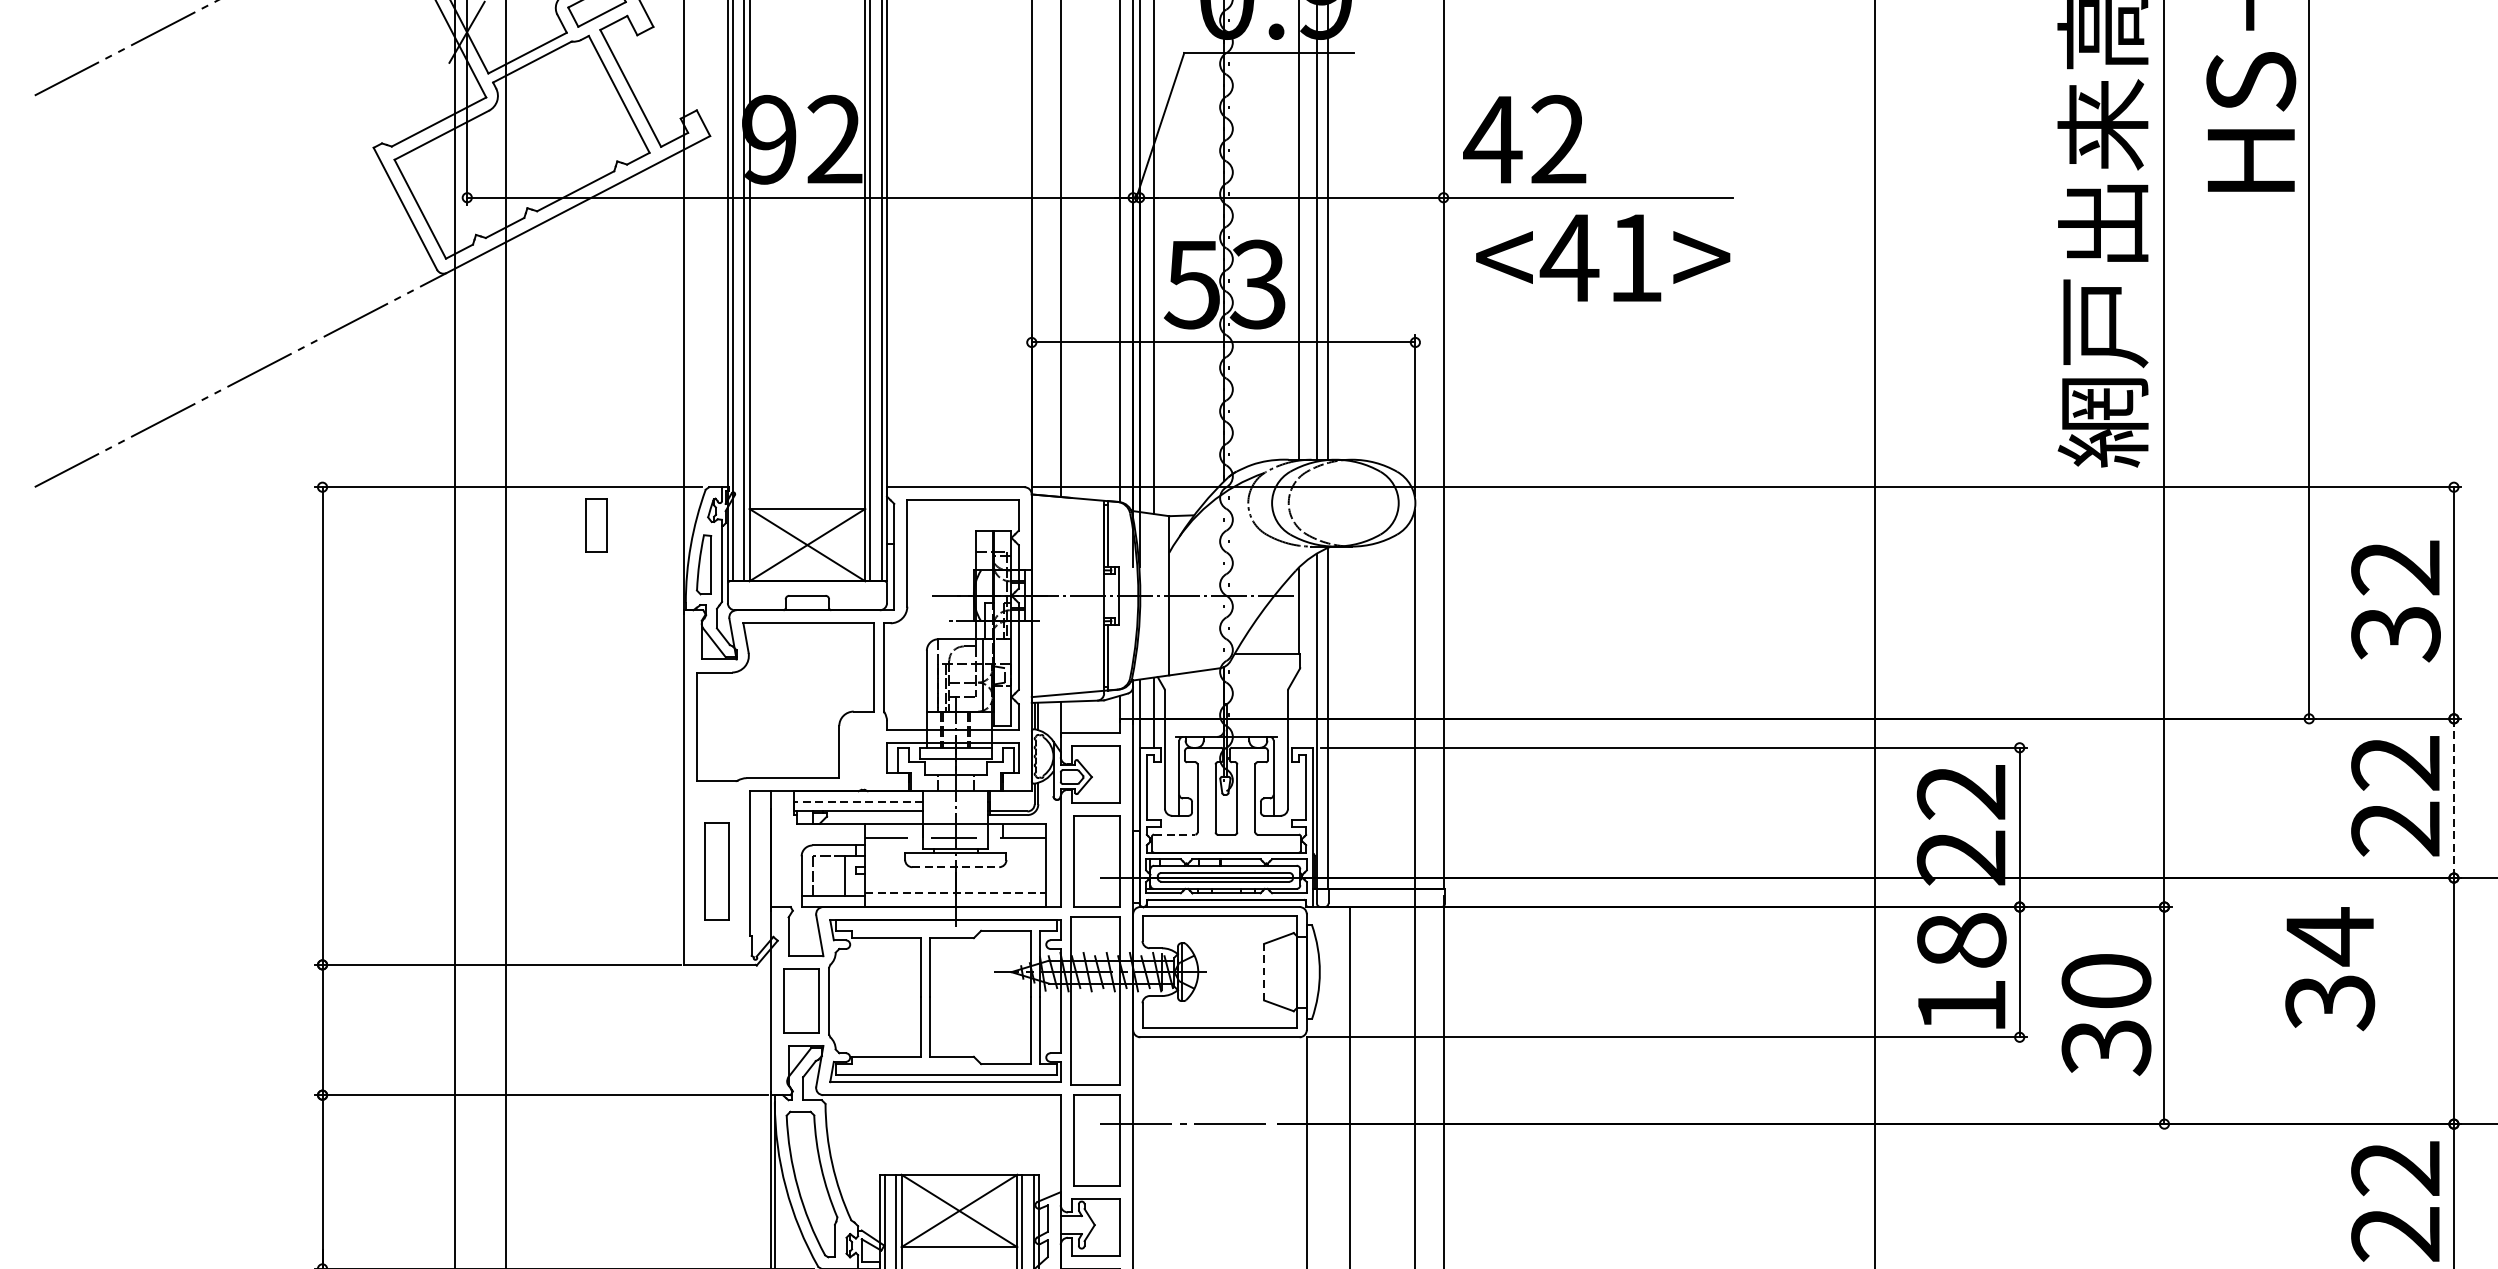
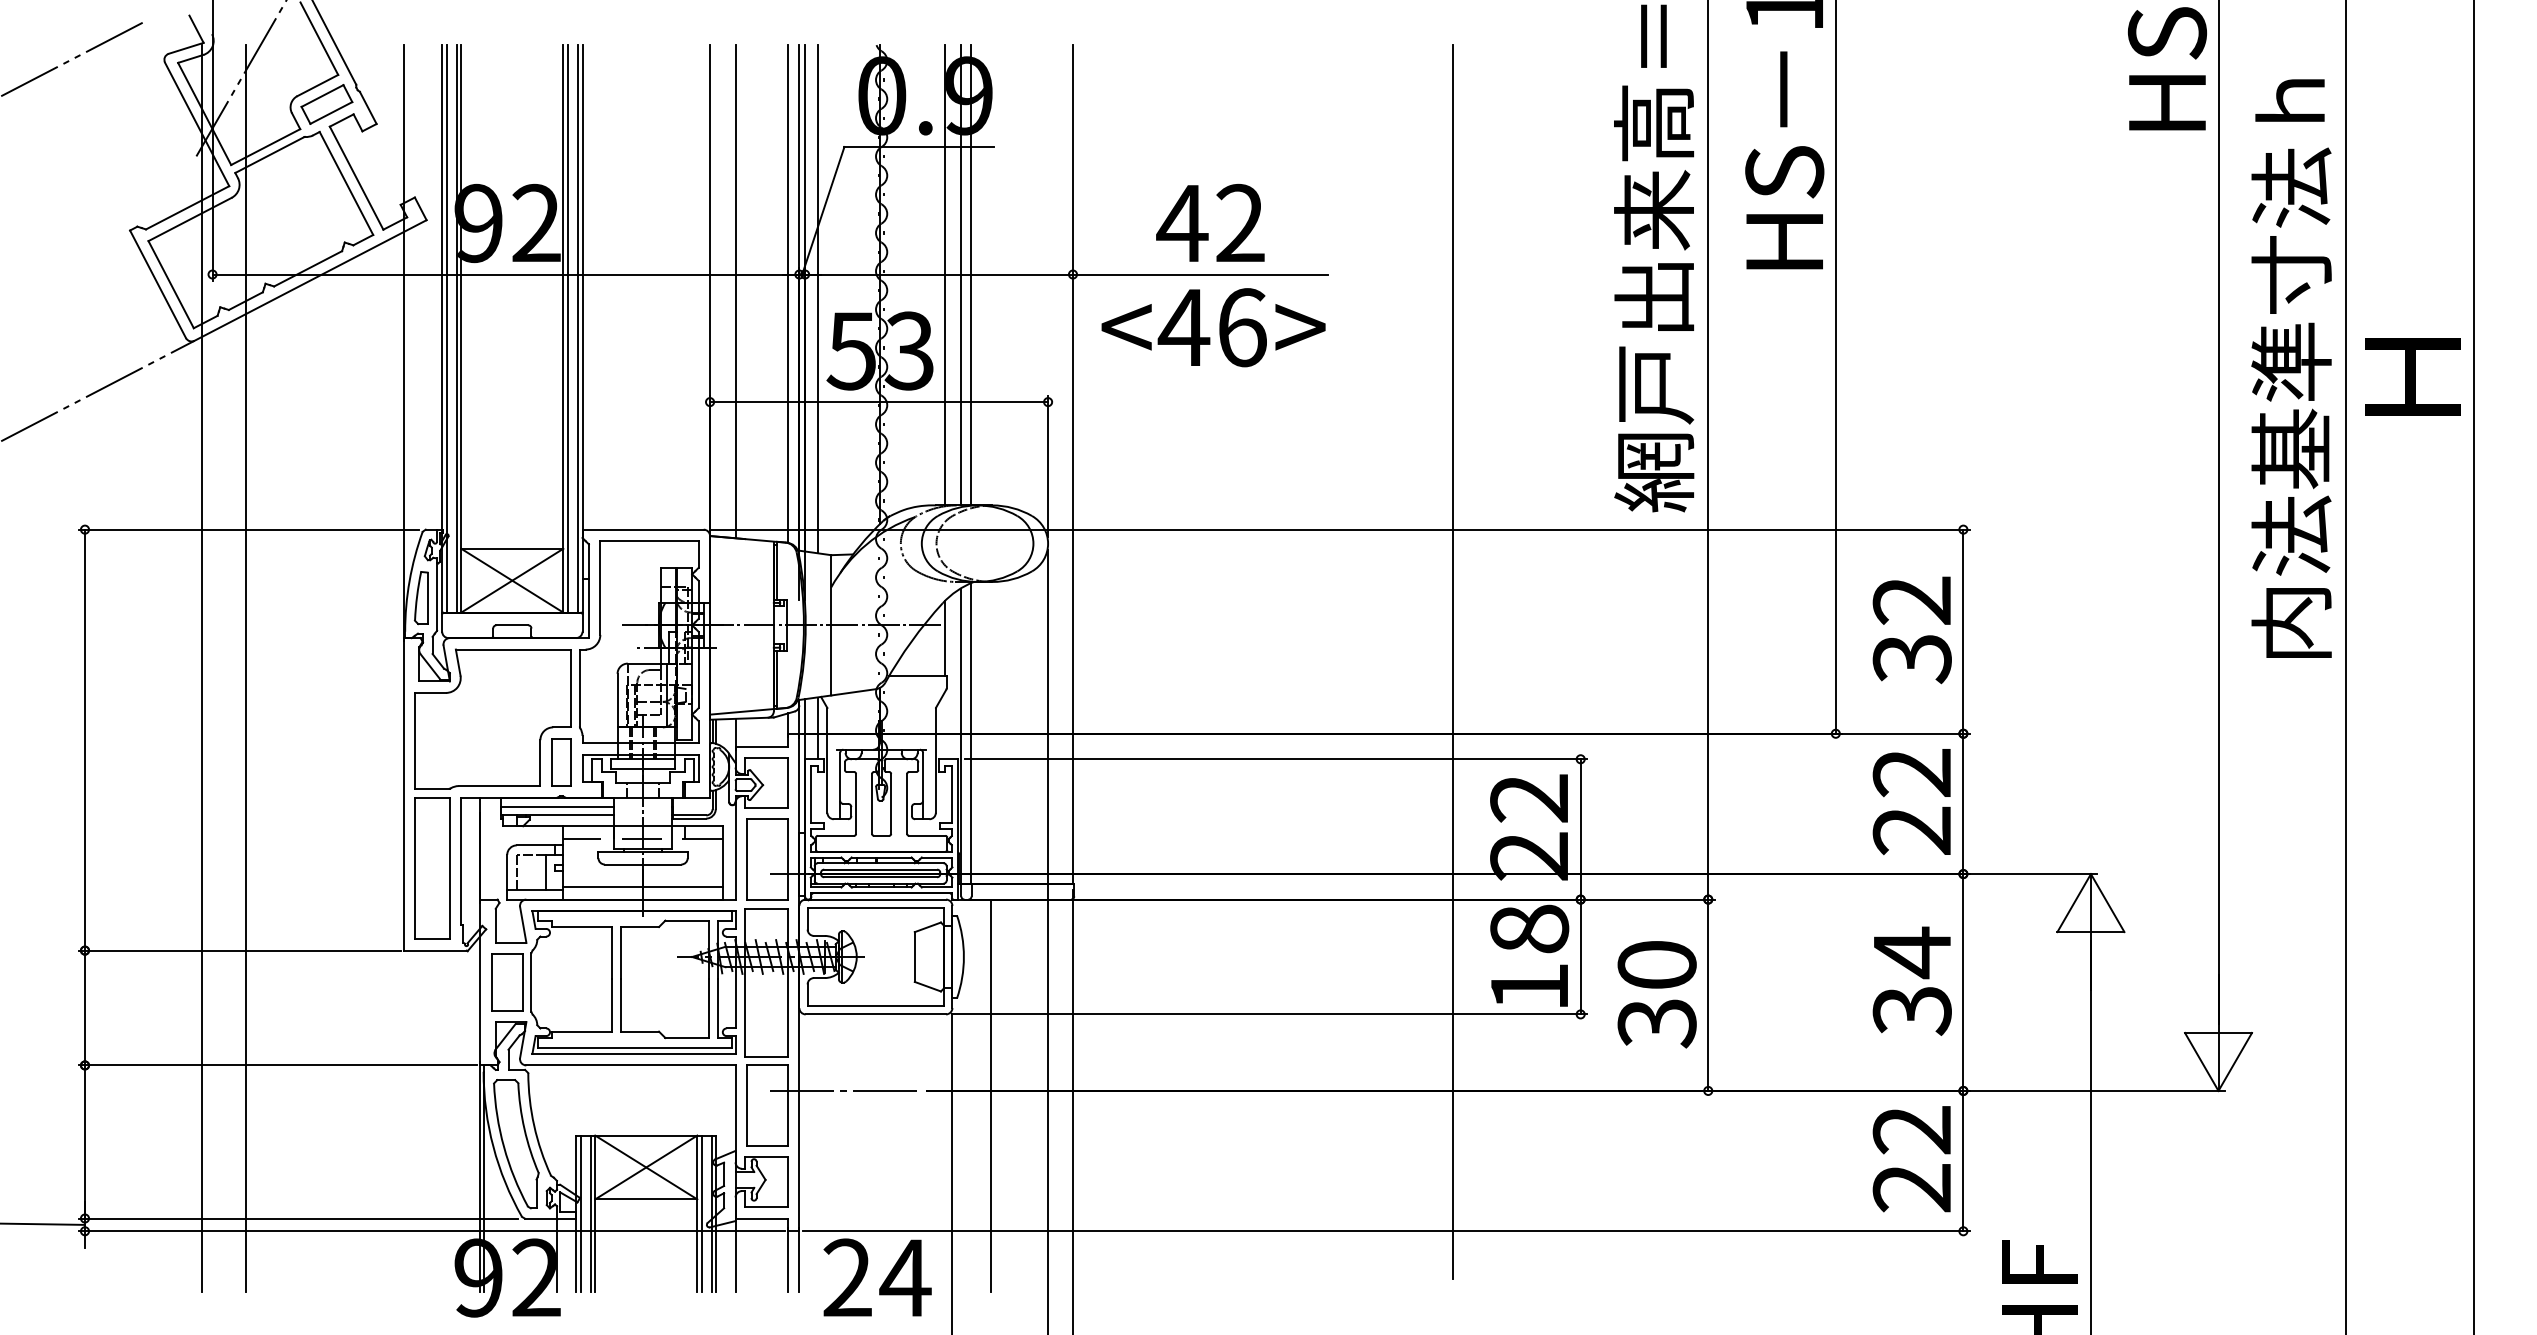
text: (1524, 138) -> (1210, 222), moved
text: (1635, 257) -> (1242, 327), <41> -> <46>
part: (596, 525) -> (561, 762), moved
line: (2454, 799) -> (1963, 804), dashed -> solid
line: (858, 802) -> (557, 807), dashed -> solid
line: (1175, 834) -> (836, 835), dashed -> solid
line: (956, 867) -> (643, 864), dashed -> solid
part: (716, 871) -> (432, 868), size x1.67
line: (956, 892) -> (643, 886), dashed -> solid
text: (2329, 968) -> (1911, 980), moved
line: (1263, 972) -> (914, 957), dashed -> solid

